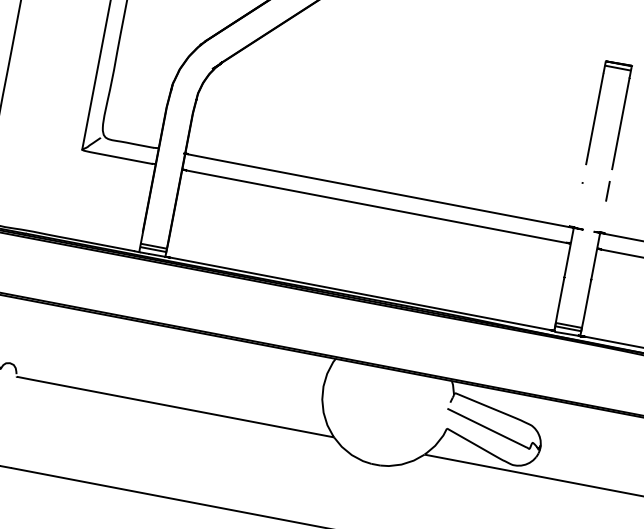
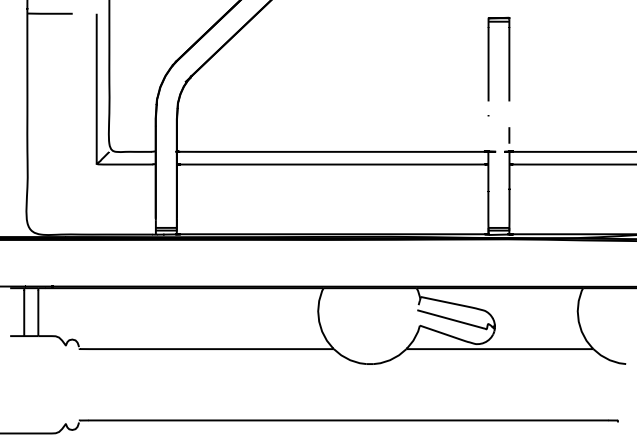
line: (608, 191) -> (509, 135), moved

